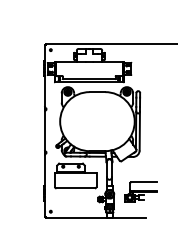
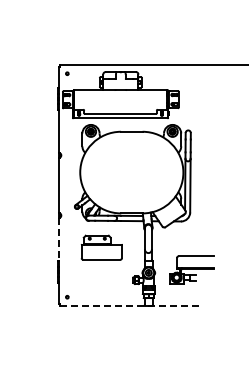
line: (44, 170) -> (58, 240), solid -> dashed
part: (75, 175) -> (101, 247), size x0.7
line: (96, 217) -> (130, 305), solid -> dashed

